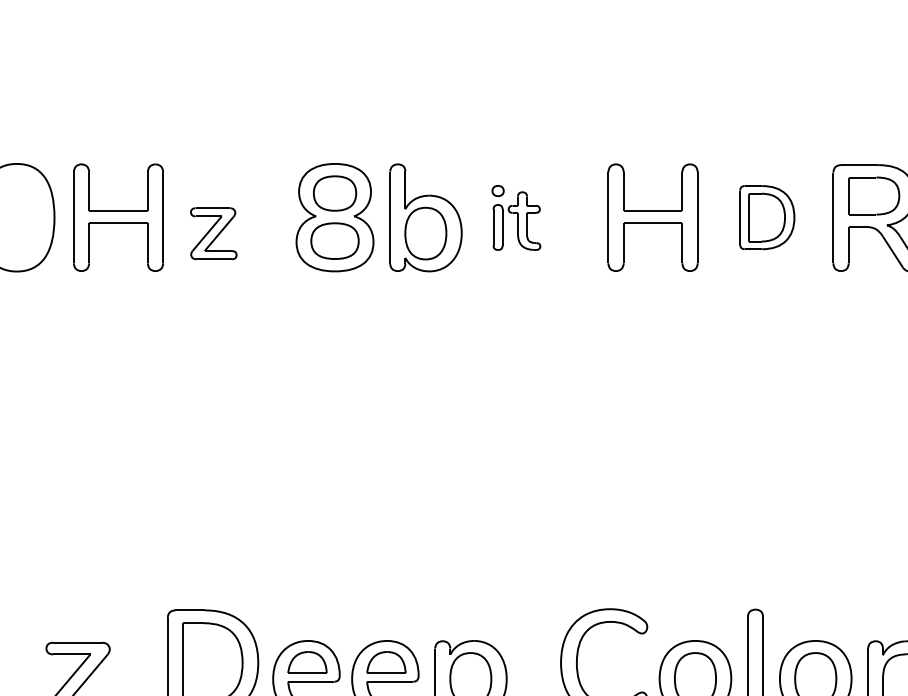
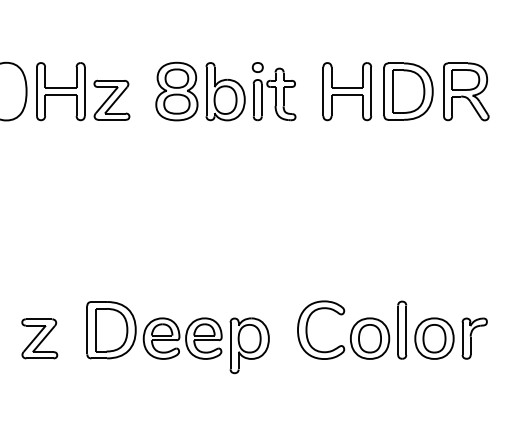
part: (515, 217) -> (273, 91), size x1.67
part: (767, 217) -> (408, 91), size x1.67
part: (212, 232) -> (111, 99), size x1.43

